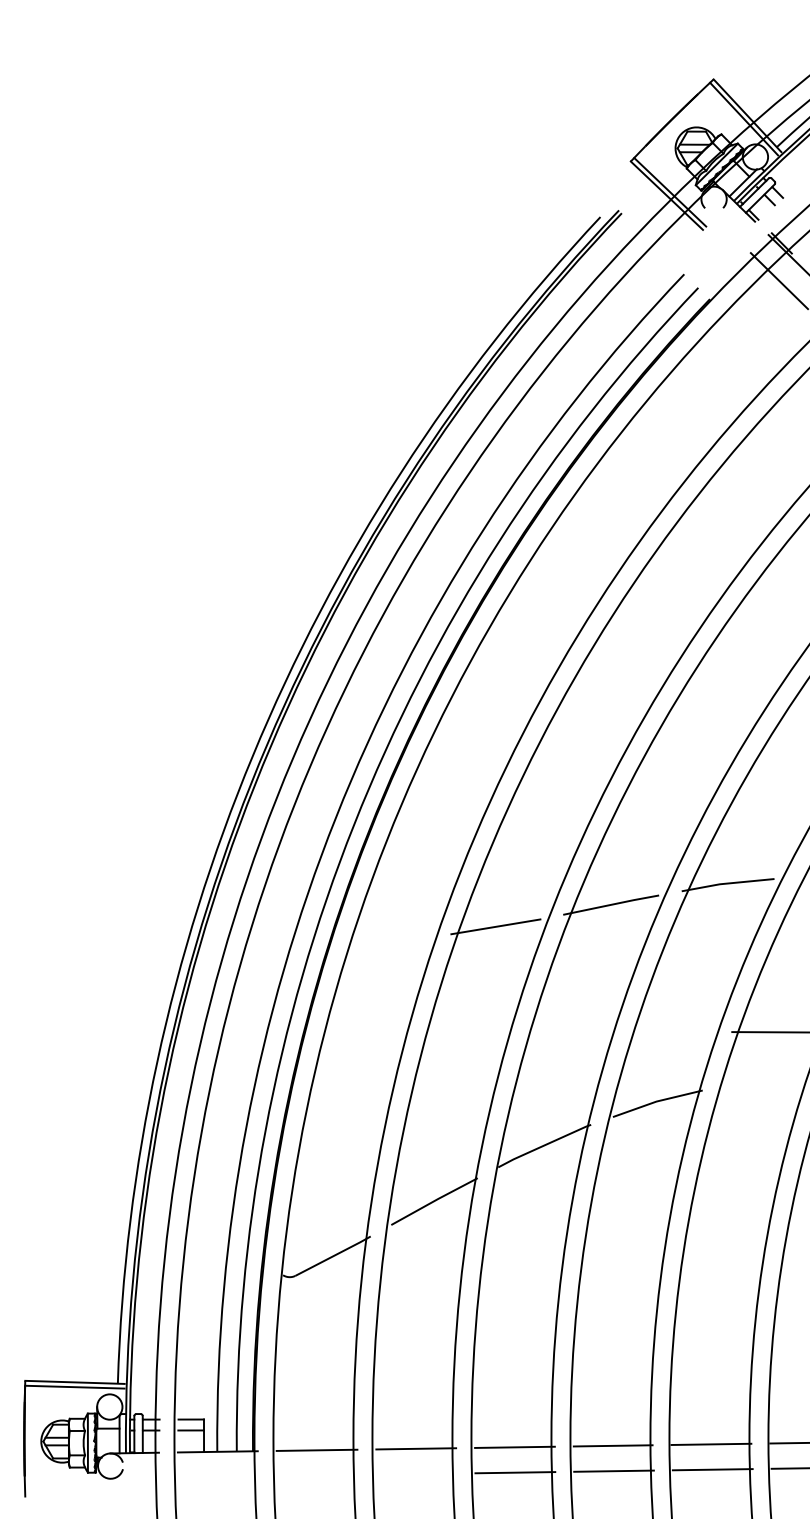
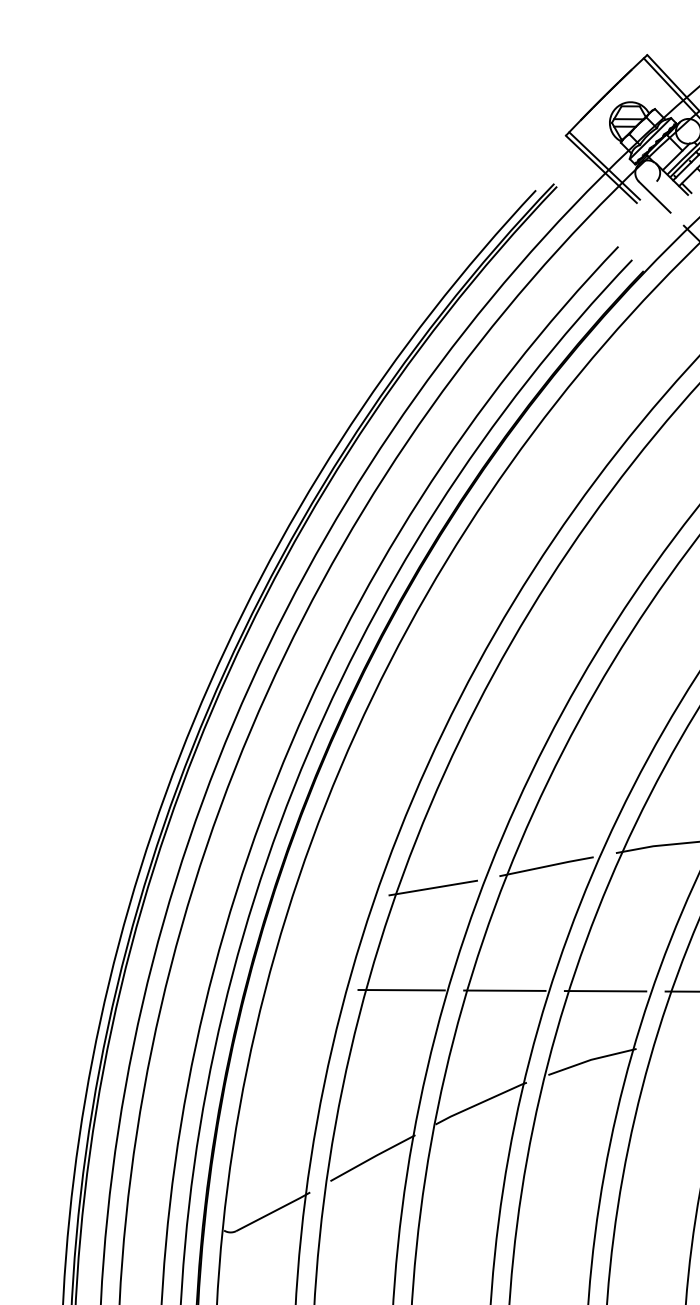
line: (721, 223) -> (655, 196), added
line: (463, 1030) -> (401, 989), added
line: (568, 1031) -> (504, 990), added
line: (670, 1031) -> (604, 990), added

